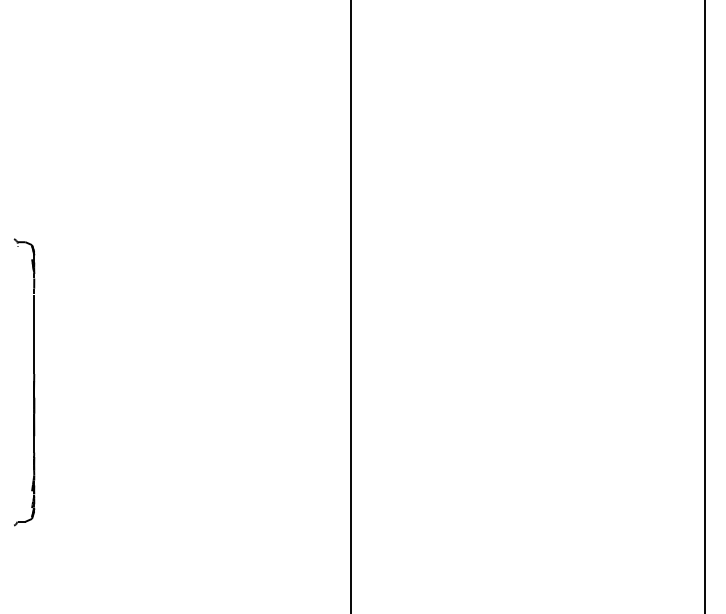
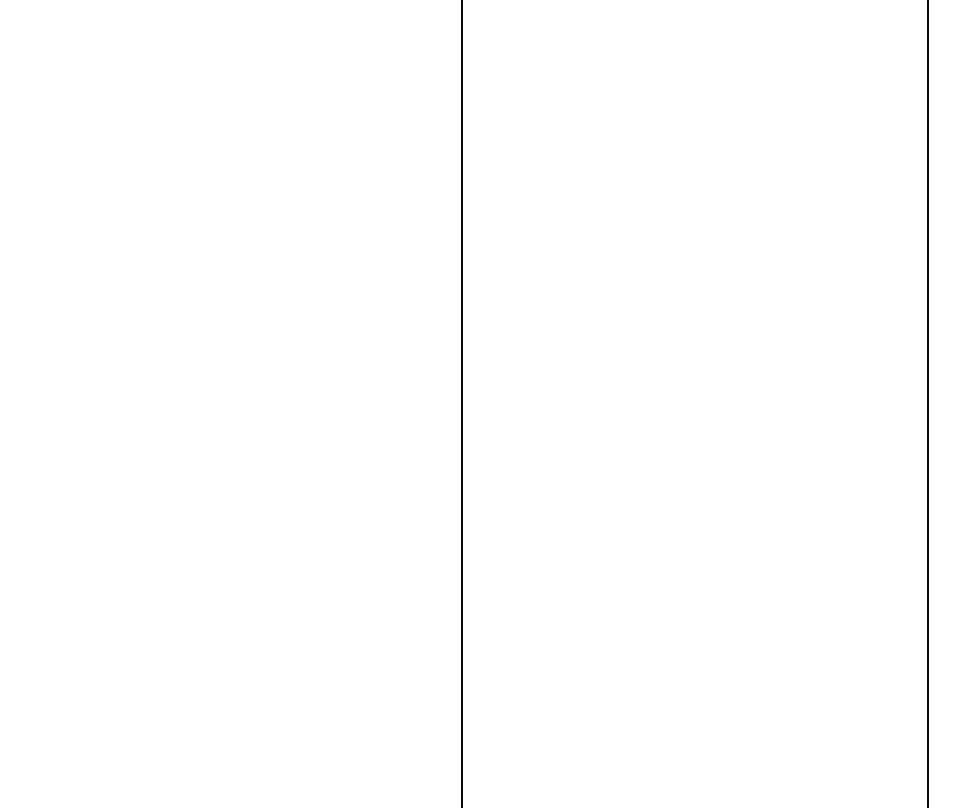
part: (33, 382) -> (44, 503), removed

